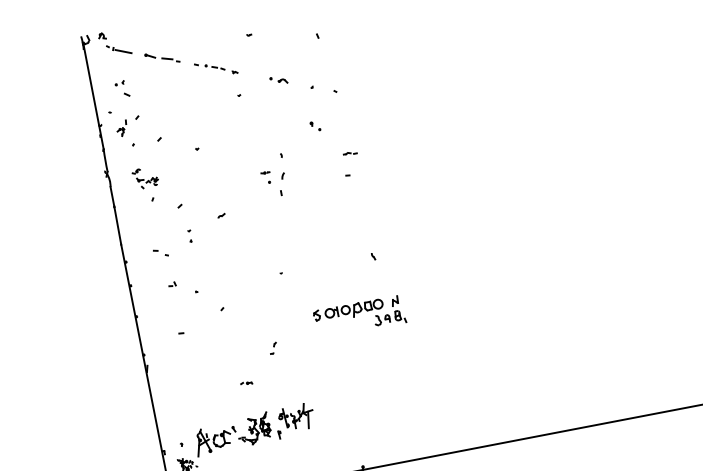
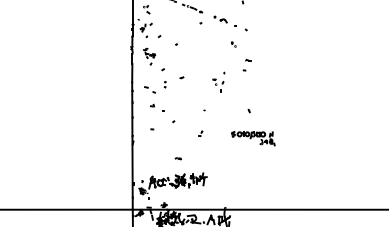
part: (278, 80) -> (220, 19), size x1.6
part: (272, 175) -> (218, 81), moved
part: (159, 252) -> (149, 89), size x1.6
part: (359, 316) -> (253, 138), moved
part: (272, 348) -> (200, 133), moved

